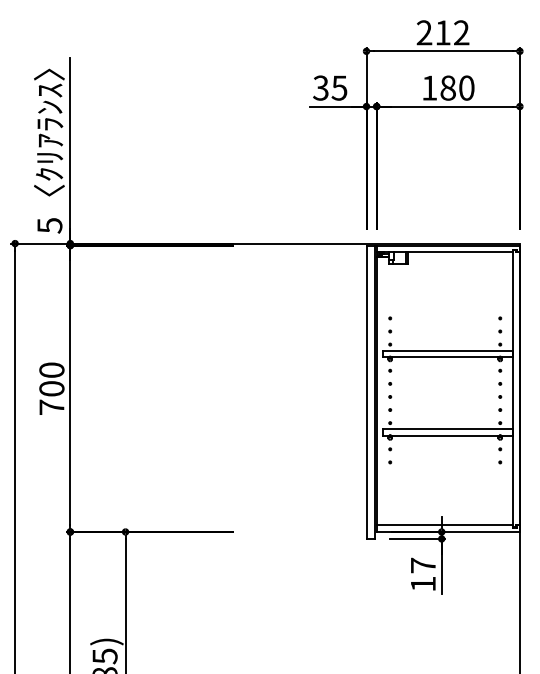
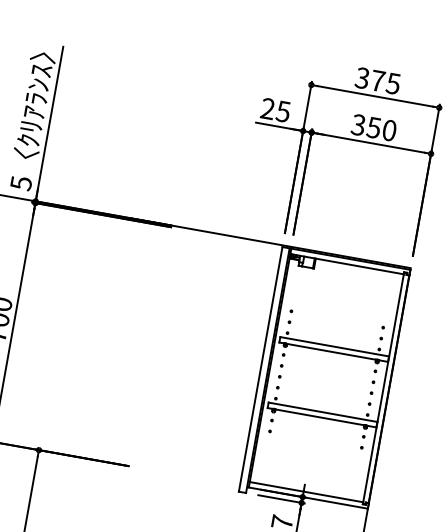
text: (442, 32) -> (377, 80), 212 -> 375
text: (438, 87) -> (366, 125), 180 -> 350
text: (320, 88) -> (267, 109), 35 -> 25

